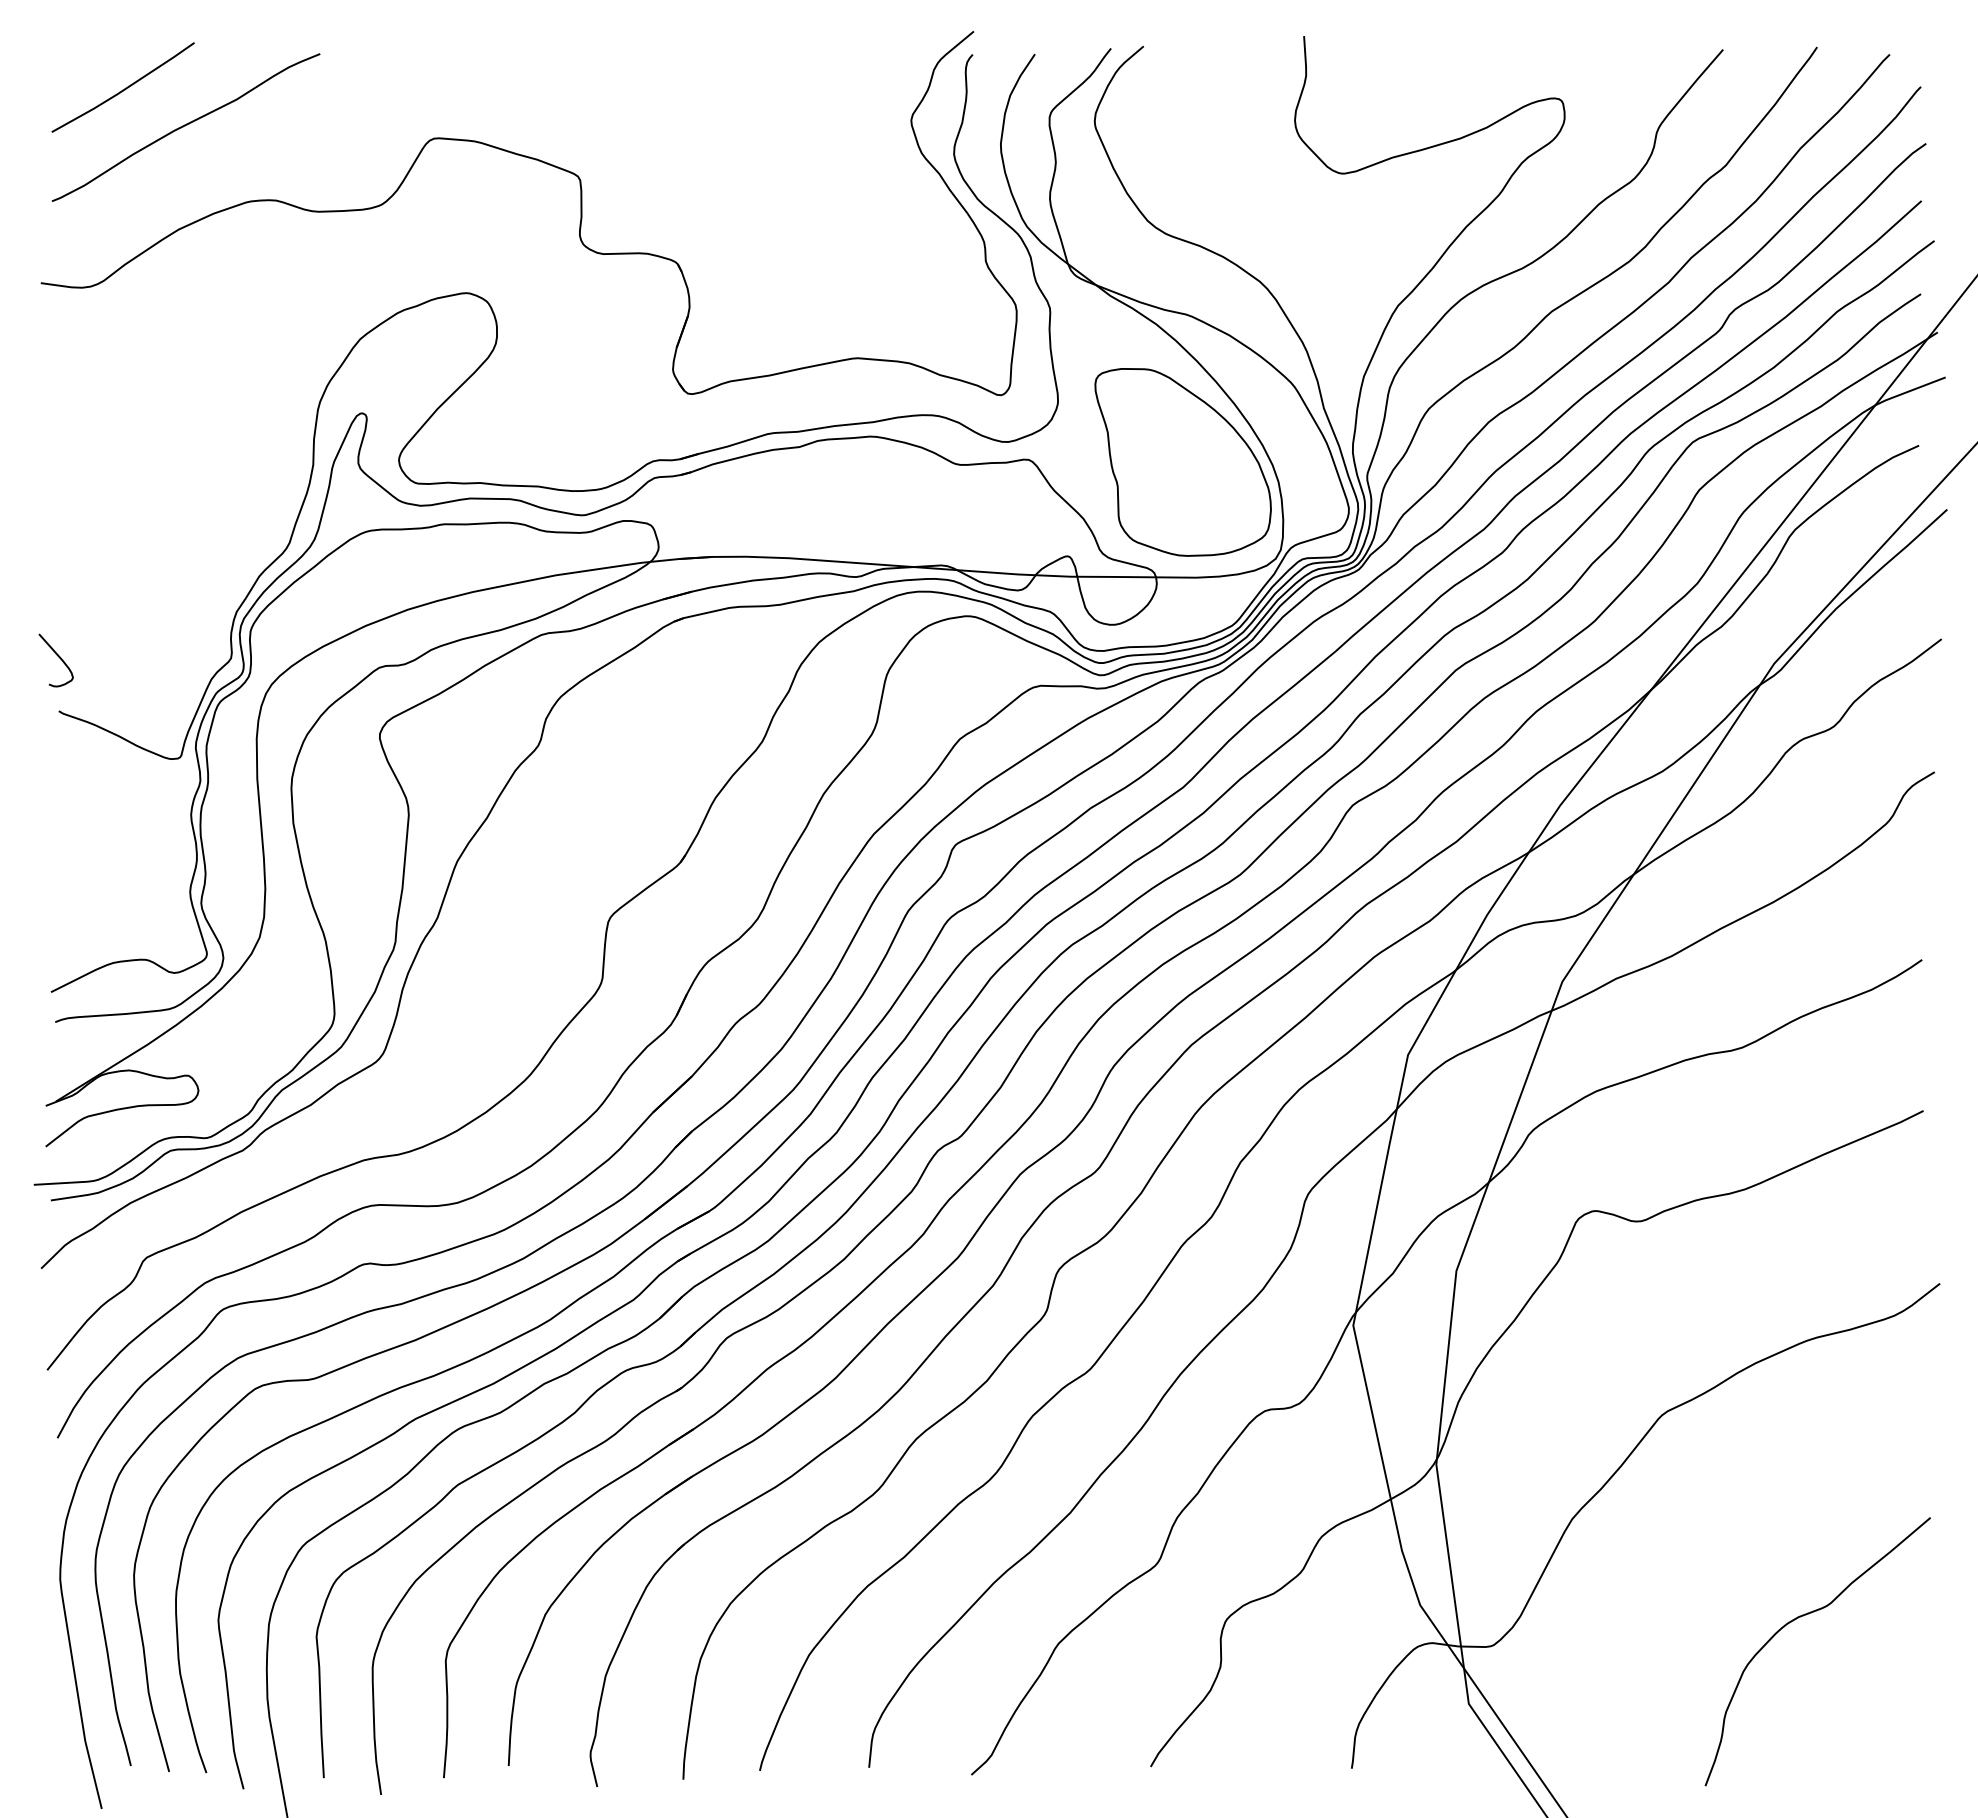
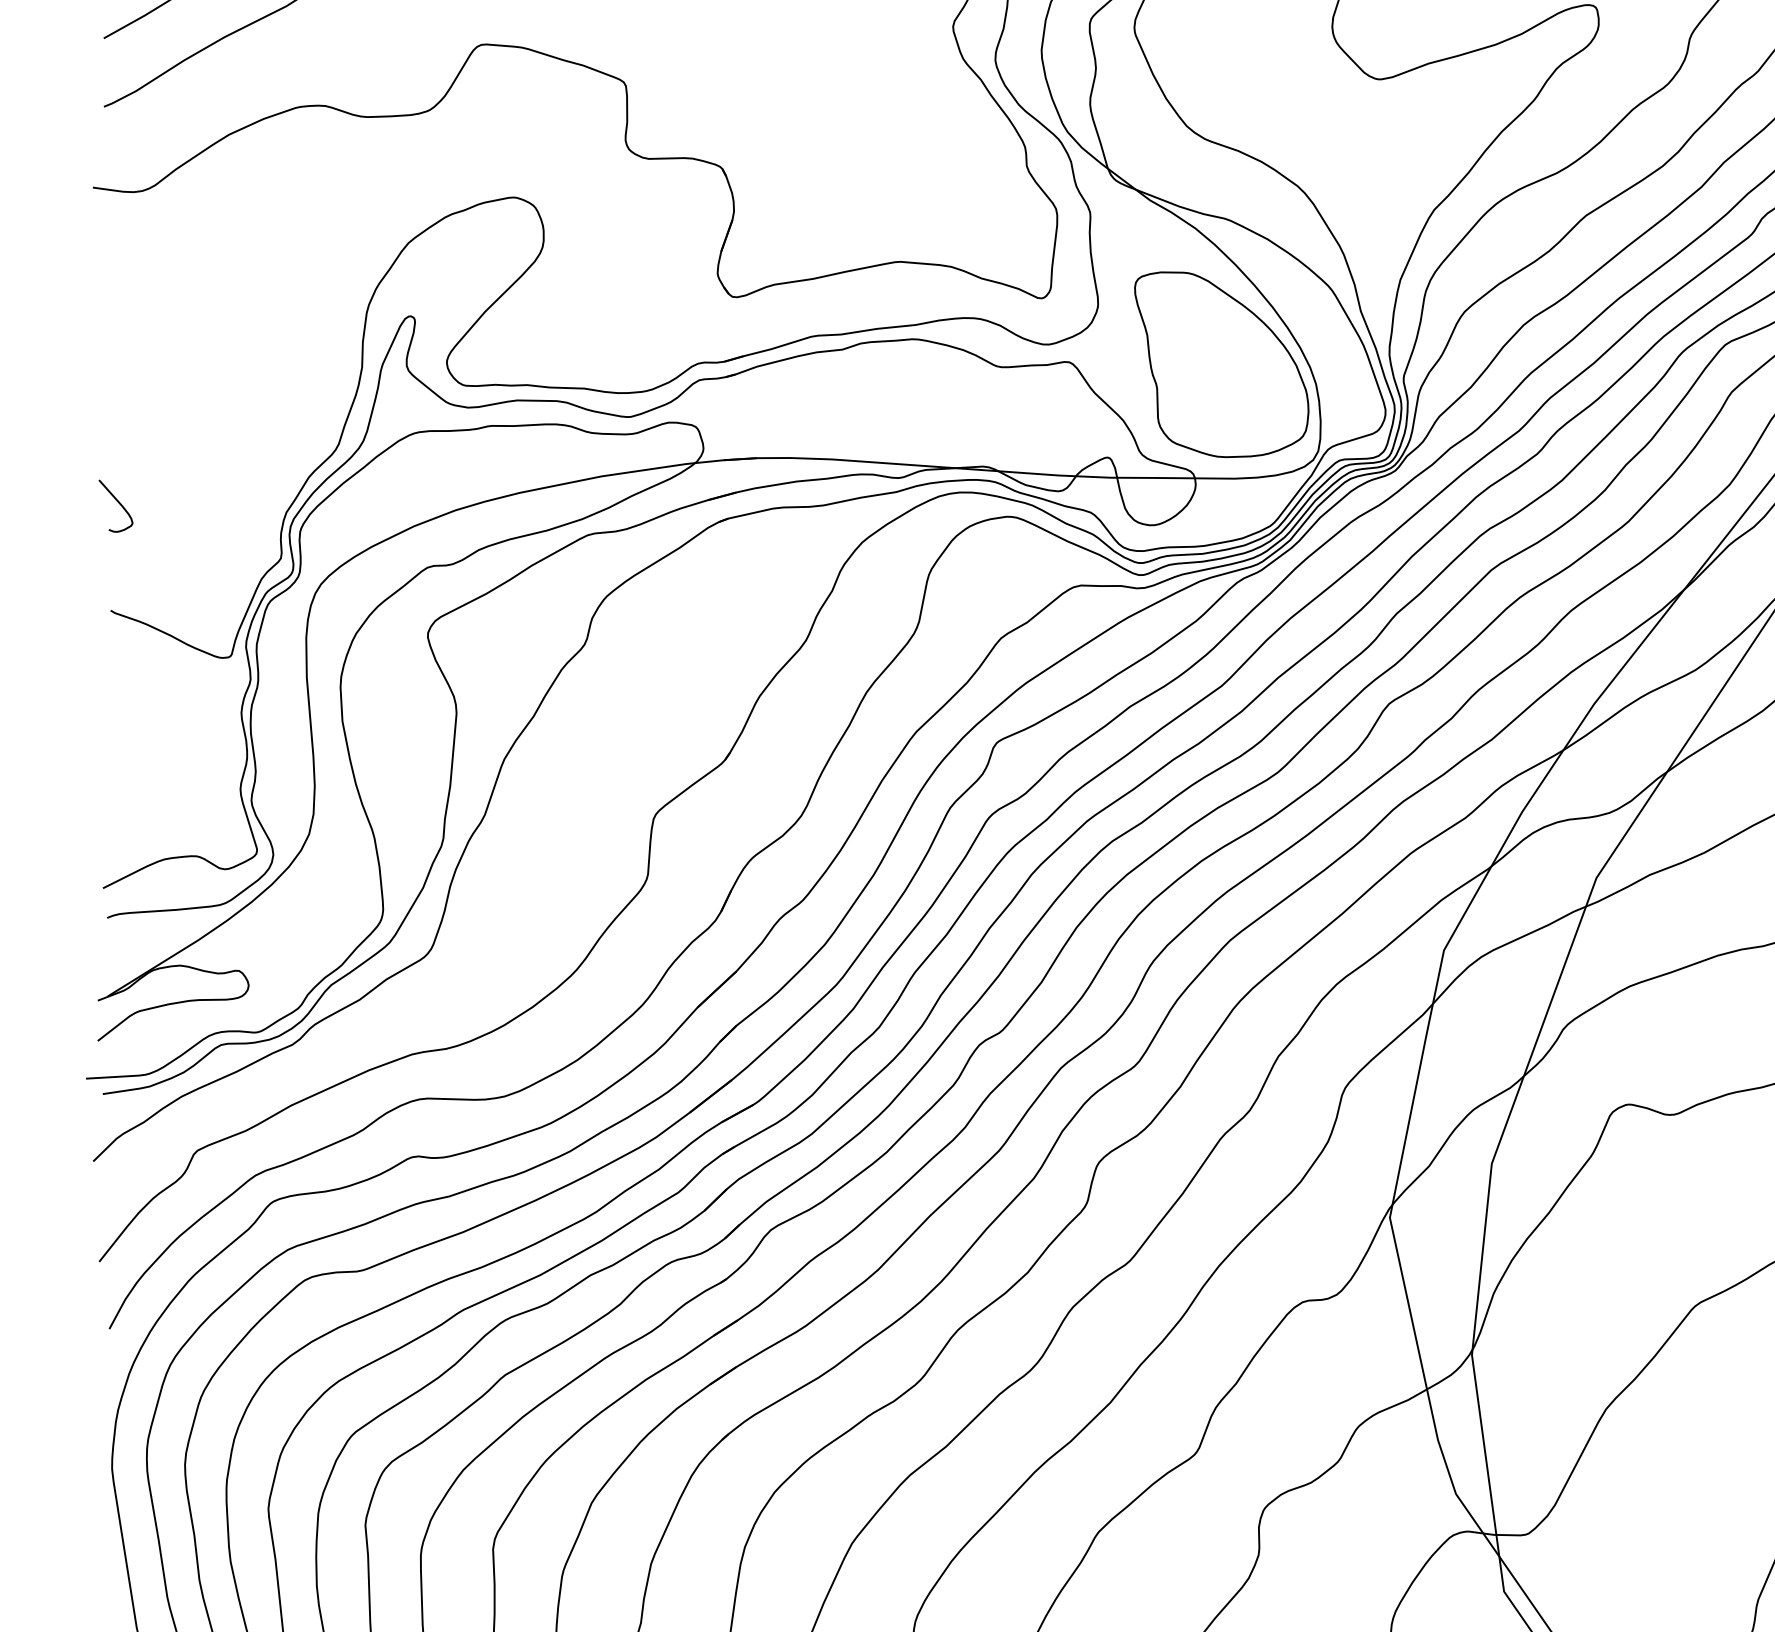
curve: (58, 657) -> (118, 503), moved

